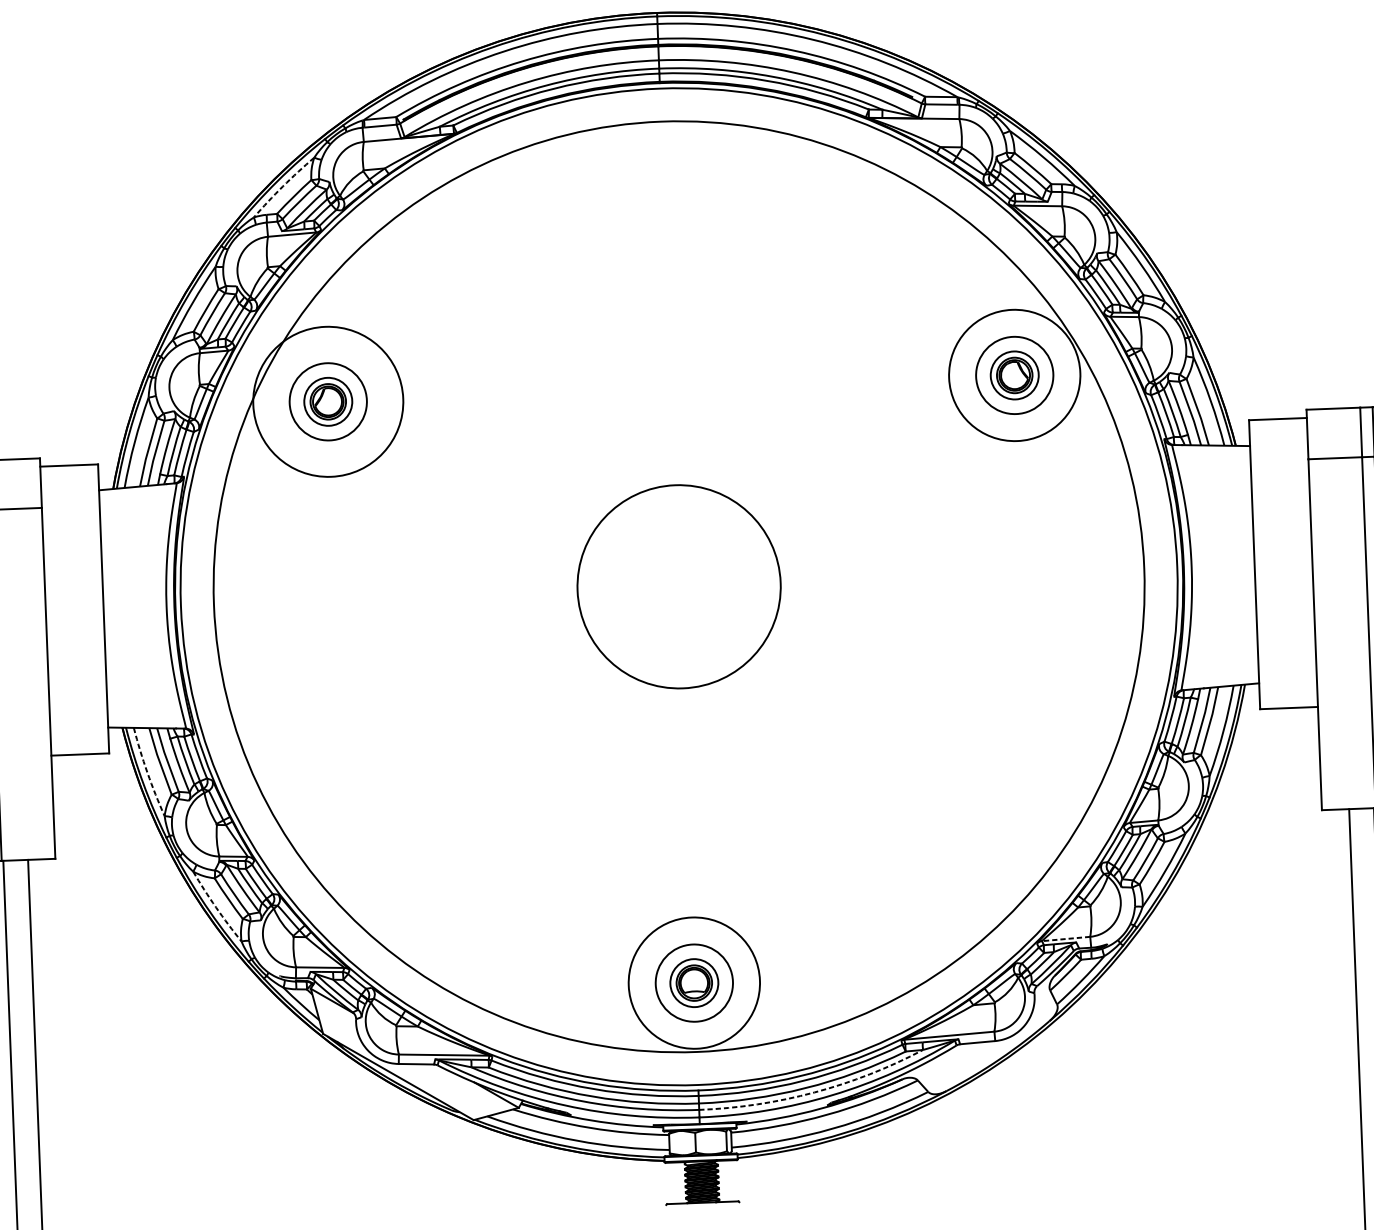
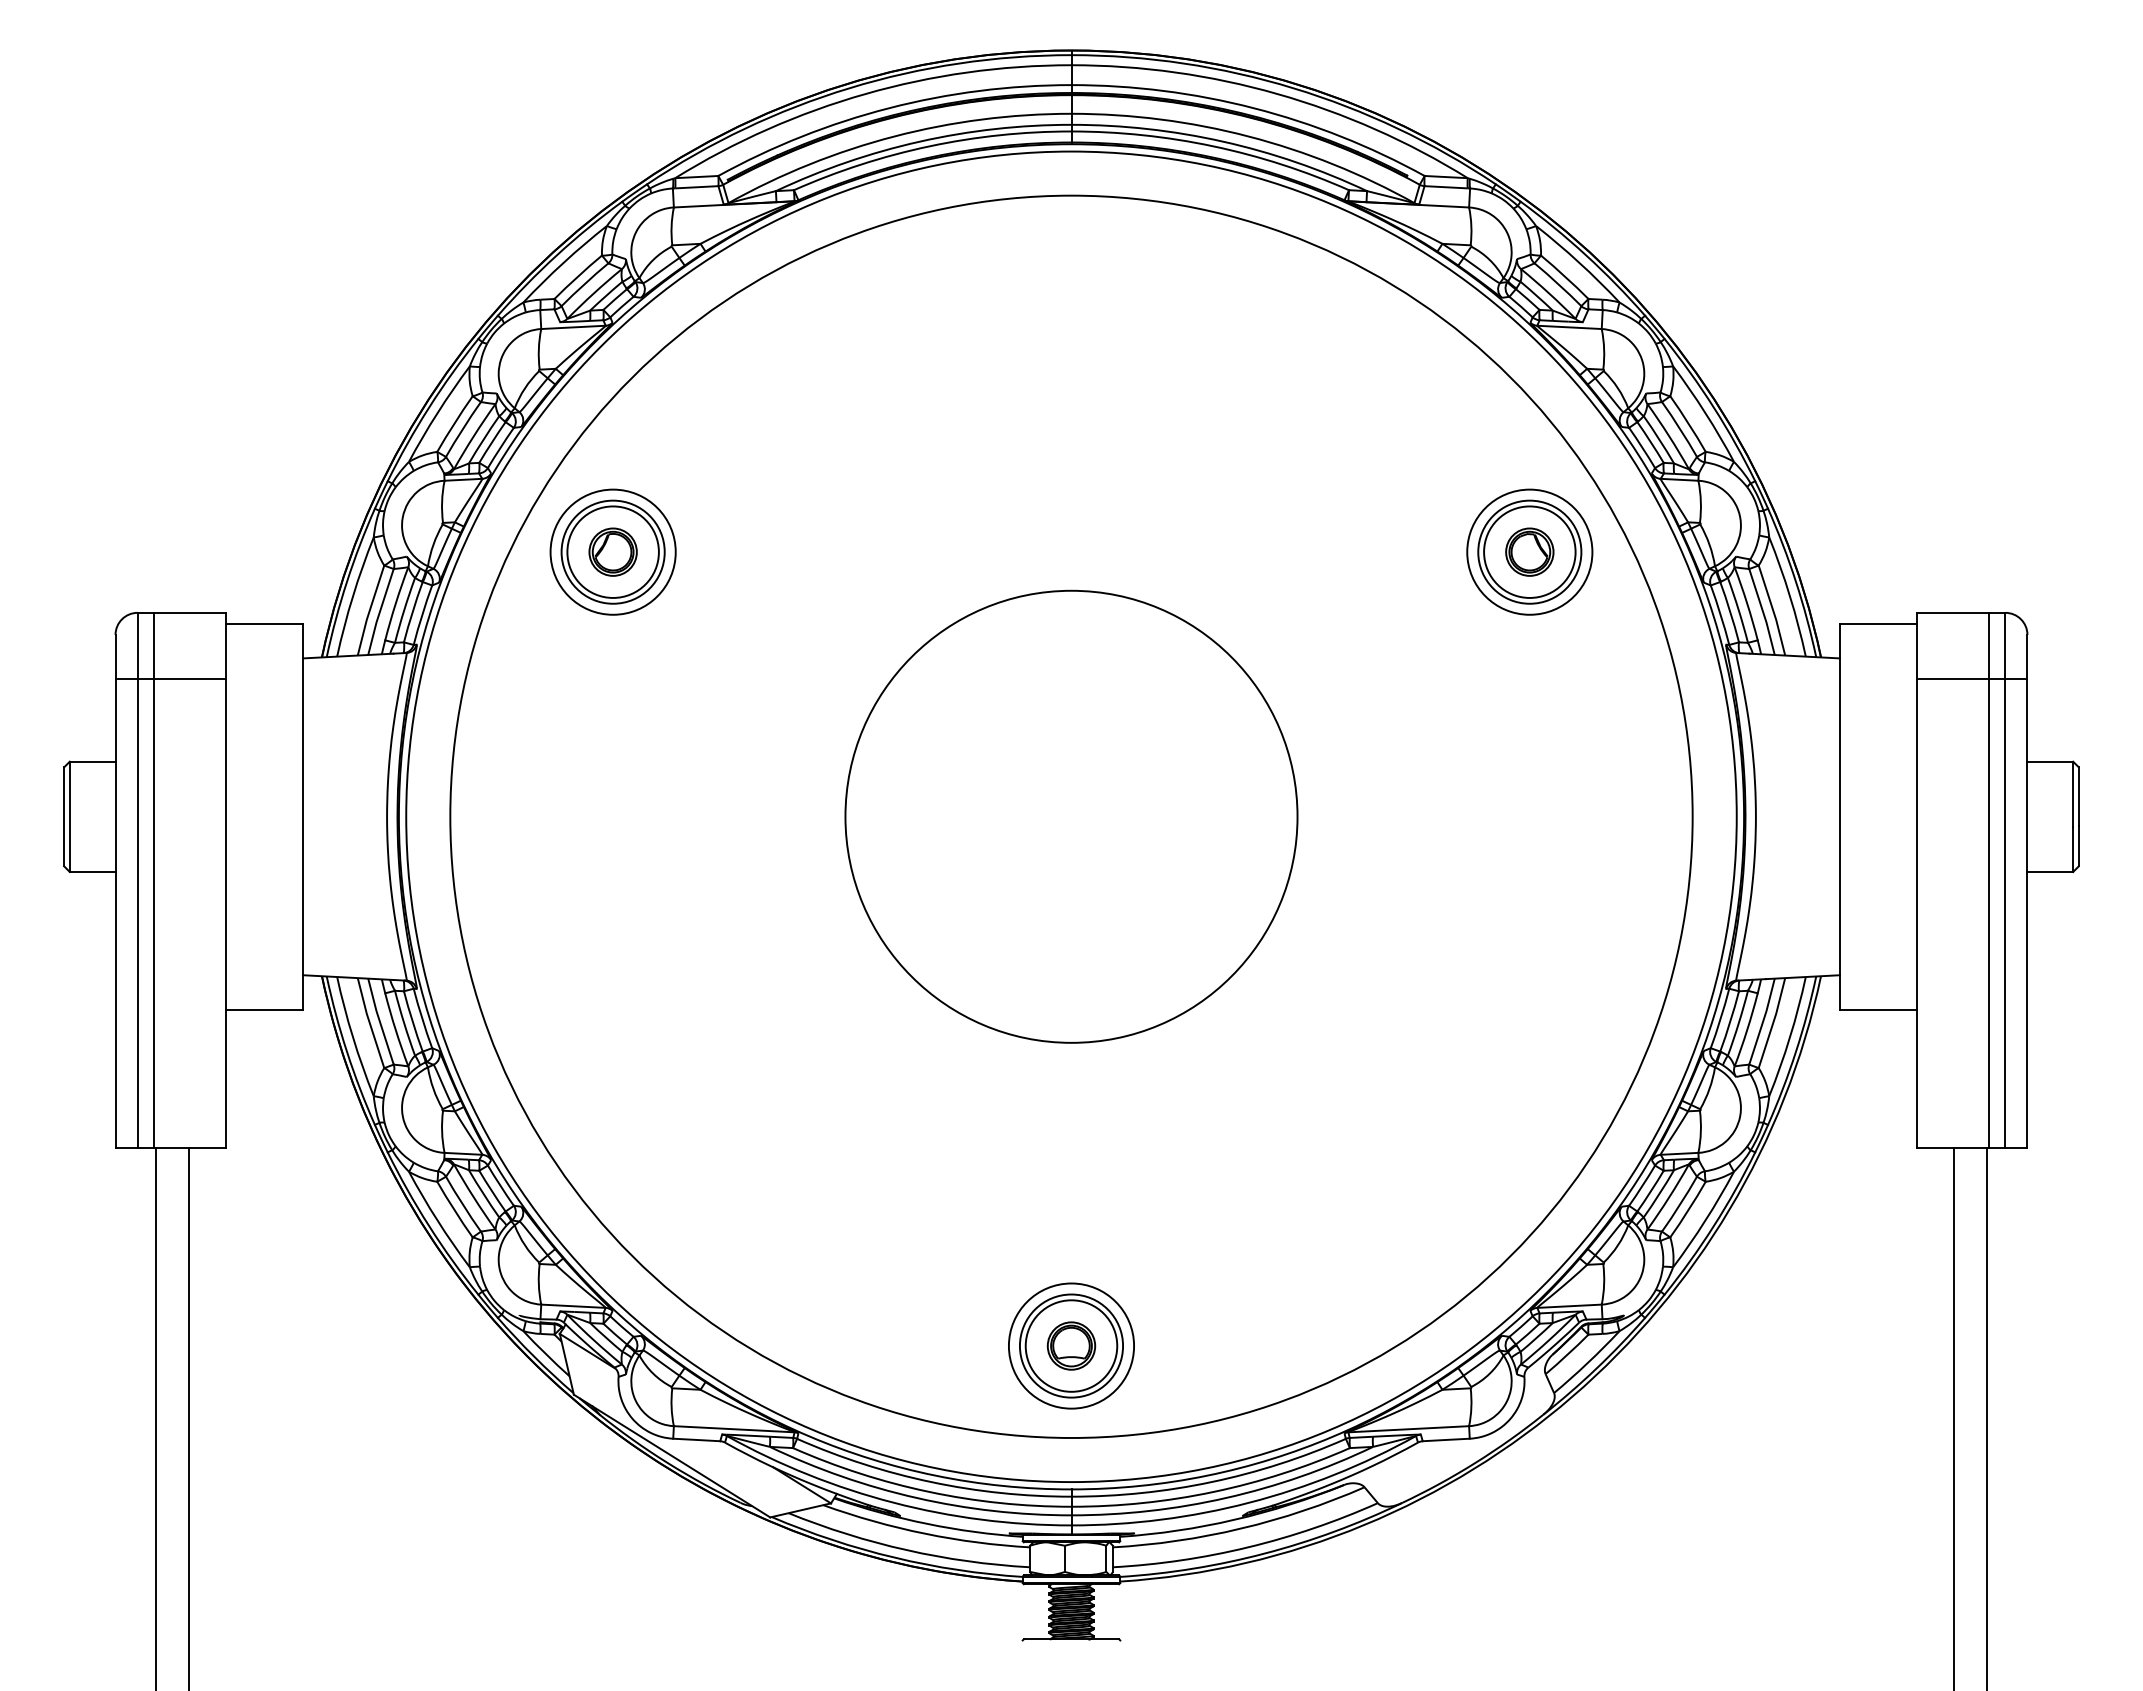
arc: (282, 186) -> (563, 262), dashed -> solid
circle: (1014, 374) -> (1529, 551), size x0.71
circle: (1014, 374) -> (1529, 551), size x1.43
circle: (327, 401) -> (612, 551), size x0.62
circle: (327, 401) -> (612, 551), size x1.43
circle: (679, 586) -> (1071, 816), size x1.67
arc: (147, 772) -> (353, 1037), dashed -> solid
arc: (215, 907) -> (437, 1220), dashed -> solid
line: (1066, 939) -> (1569, 1306), dashed -> solid
circle: (694, 982) -> (1071, 1345), size x0.71
circle: (694, 982) -> (1071, 1345), size x1.43
arc: (814, 1092) -> (1226, 1498), dashed -> solid

